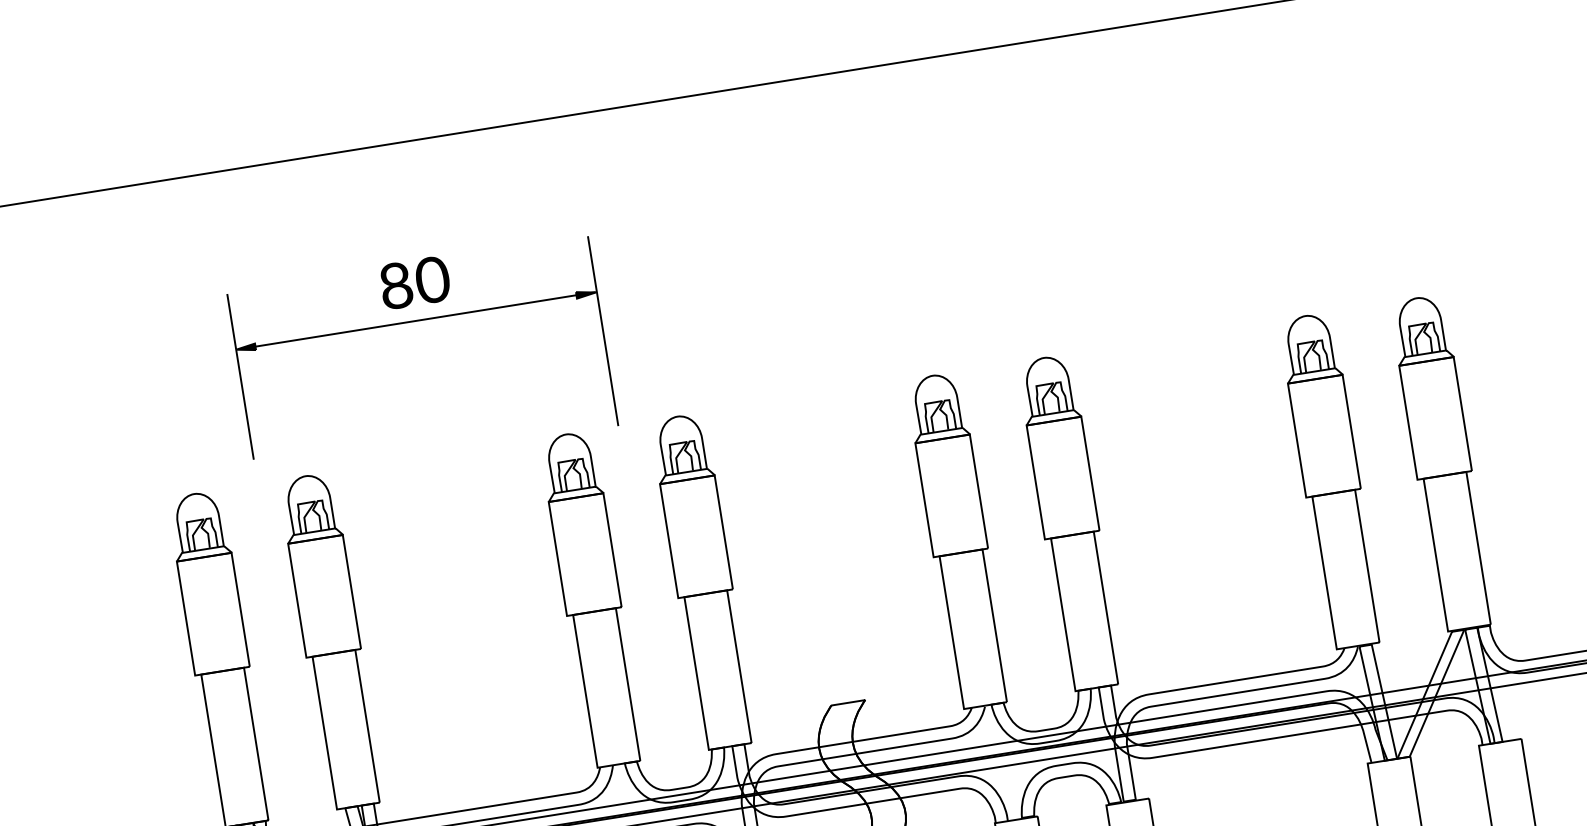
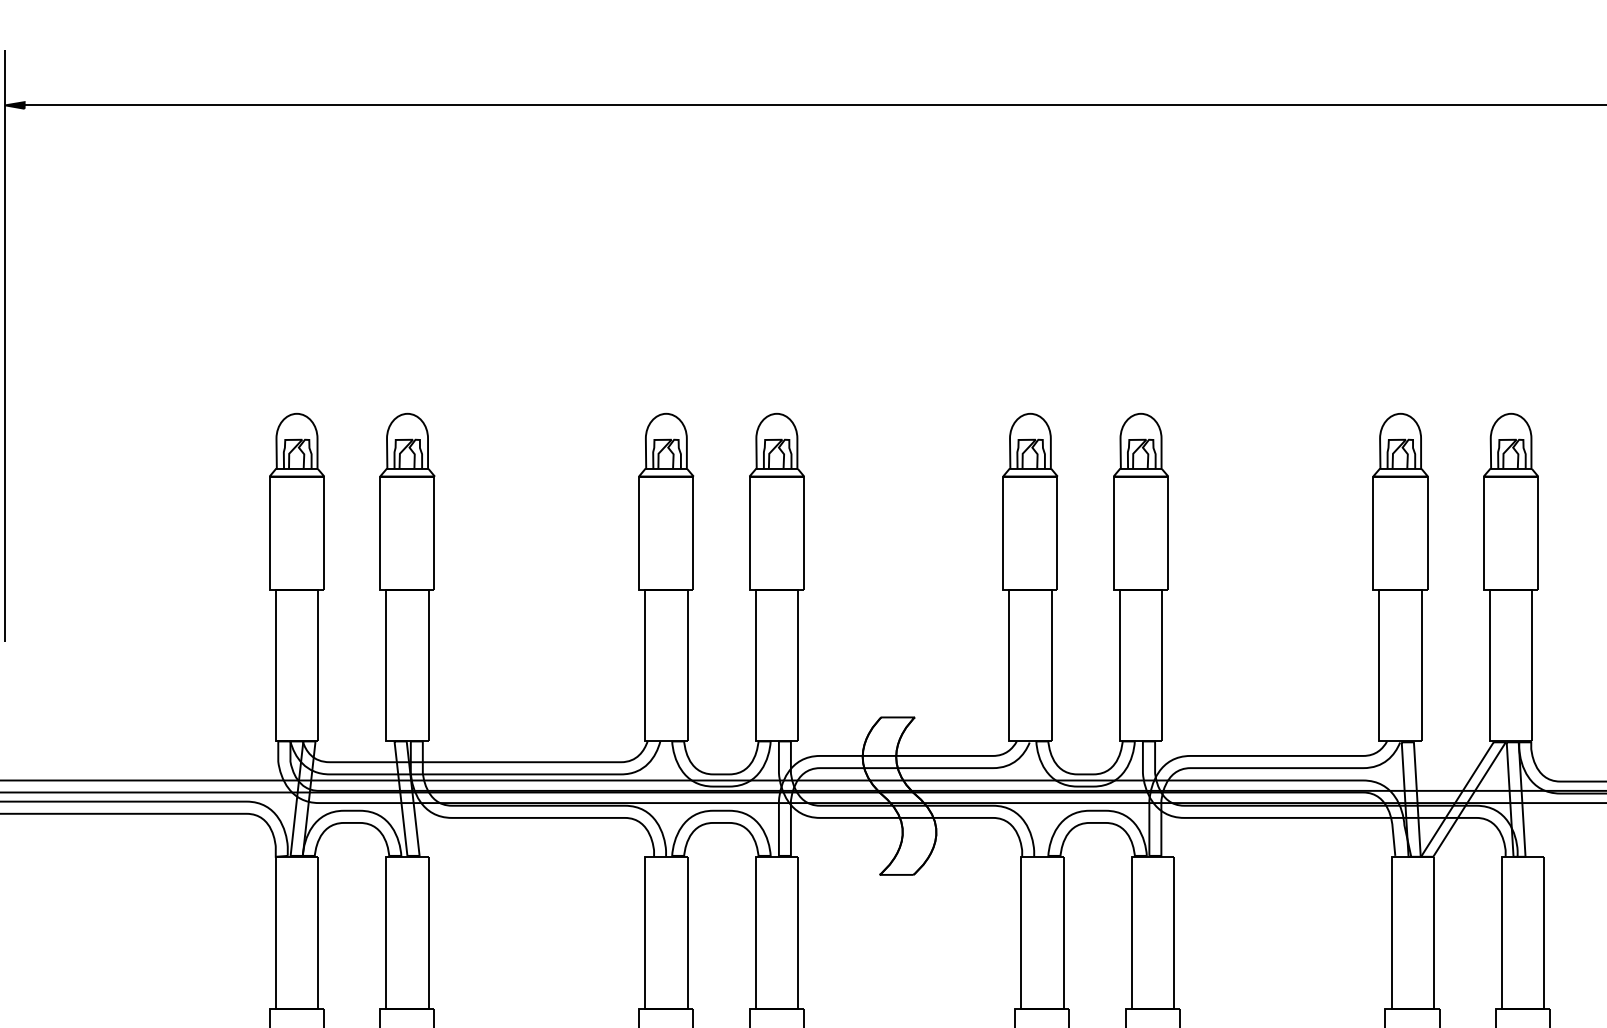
part: (416, 321) -> (538, 281), removed

